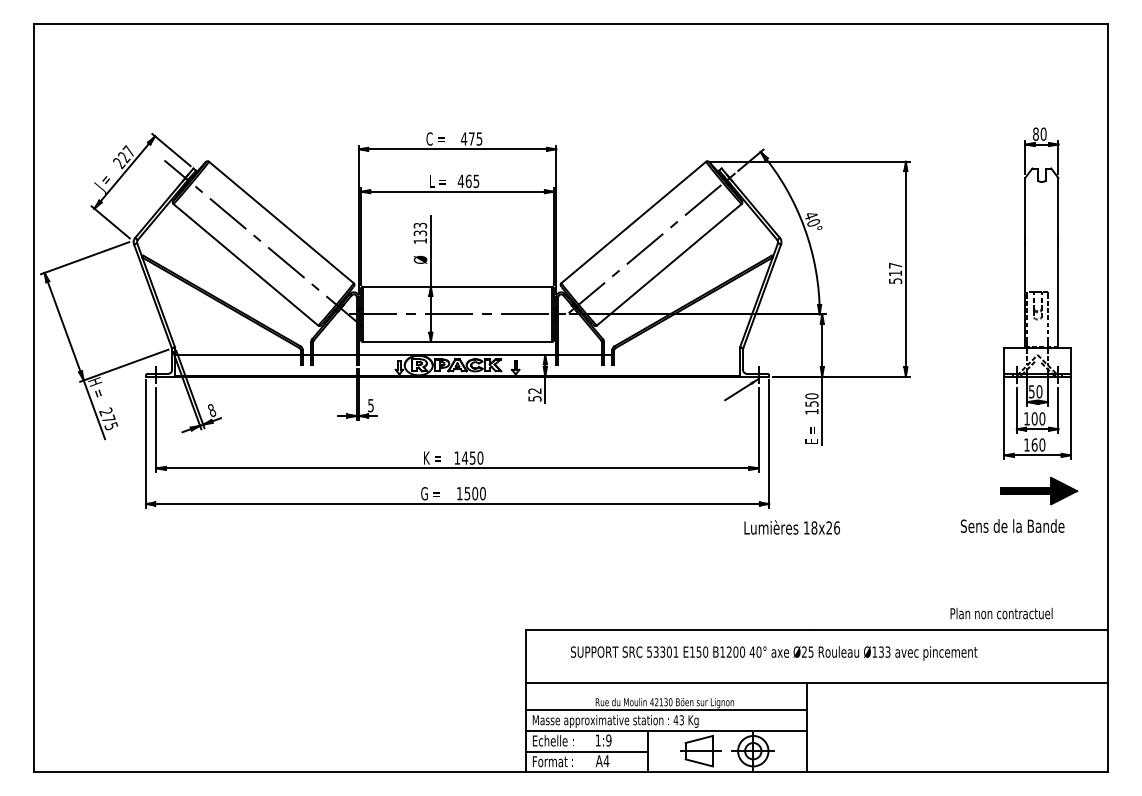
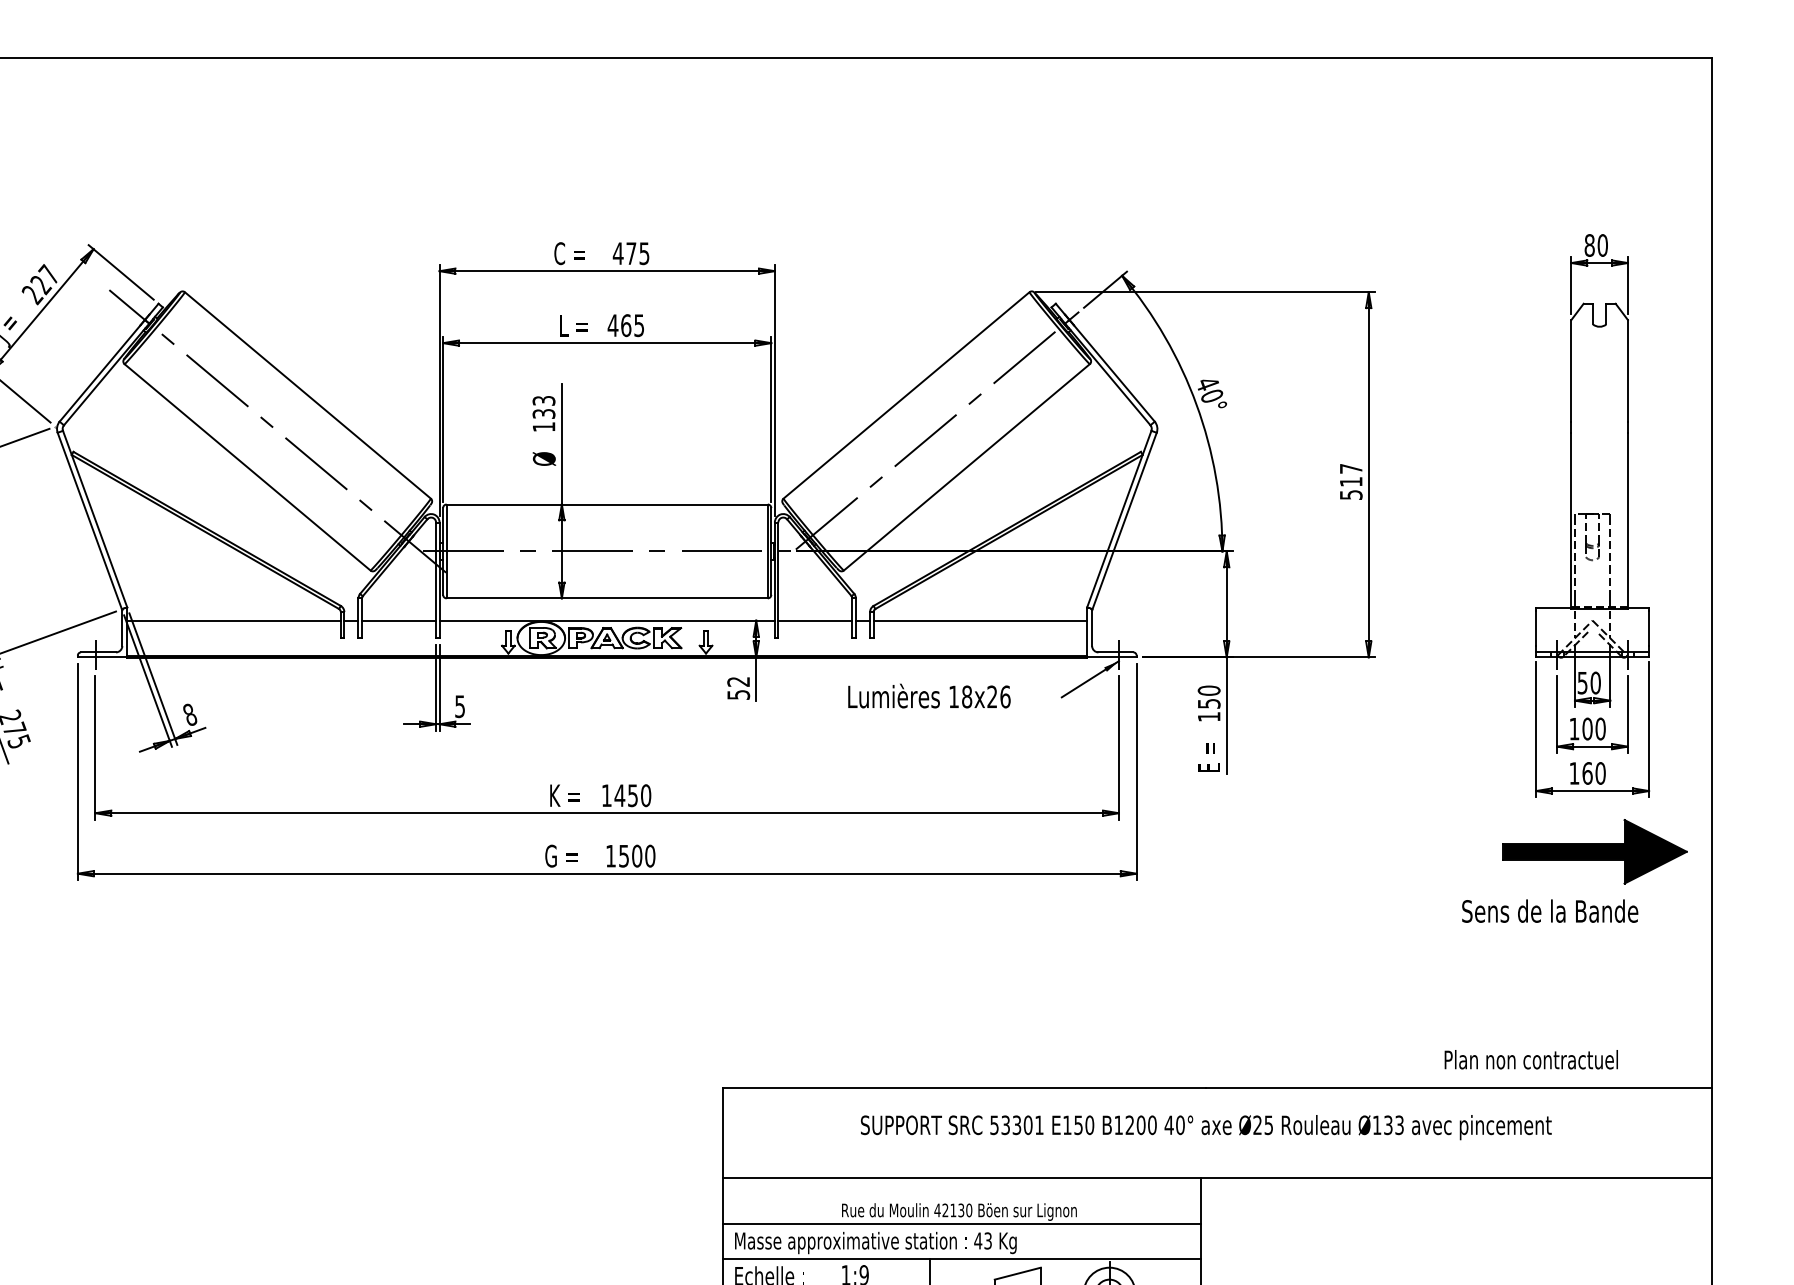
line: (677, 355) -> (980, 621), added
part: (1039, 490) -> (1595, 850), size x1.43
text: (791, 527) -> (928, 696), moved
text: (774, 653) -> (1206, 1127), moved

